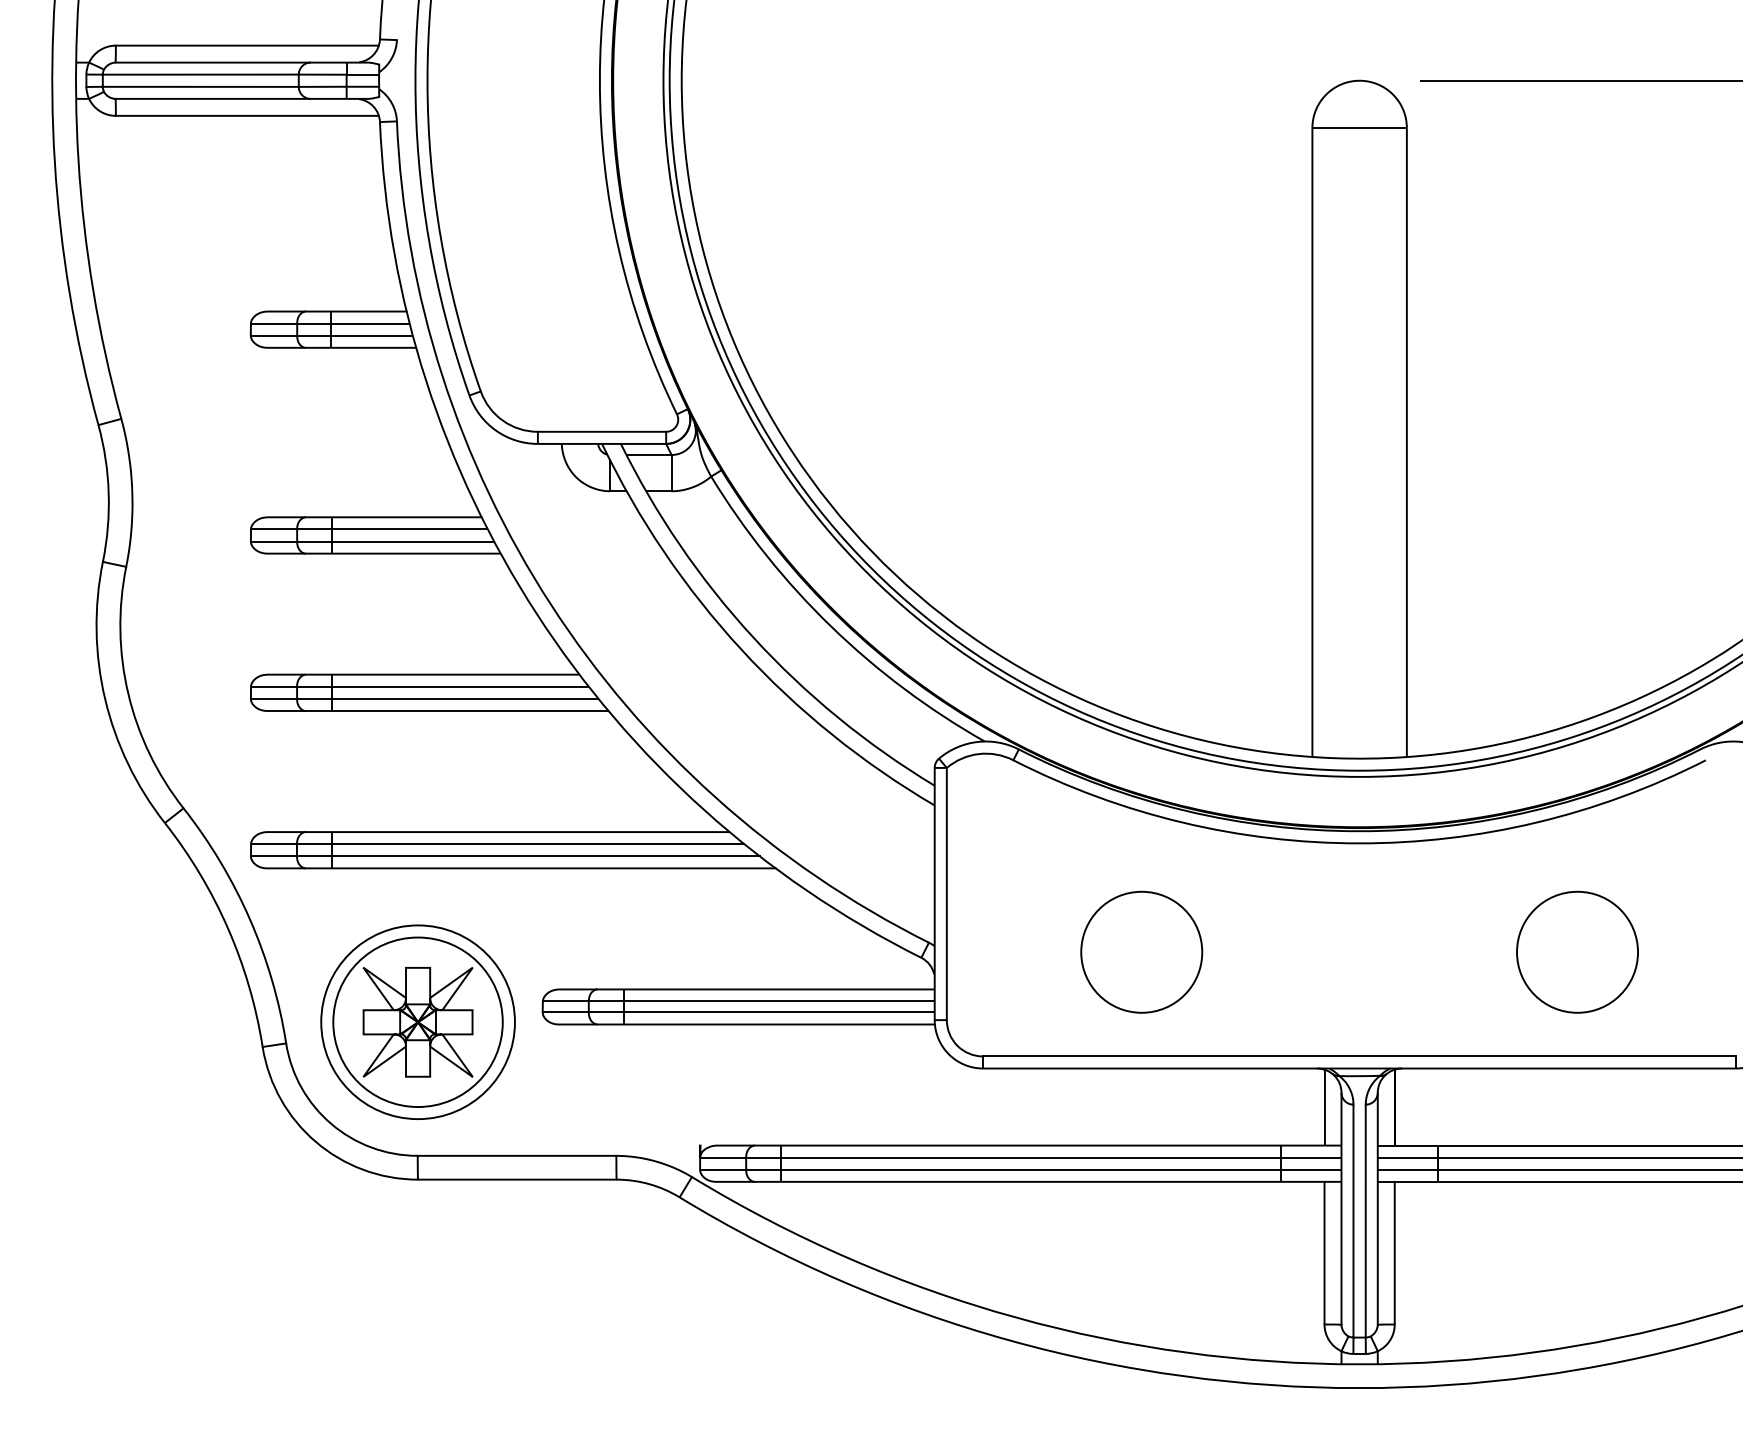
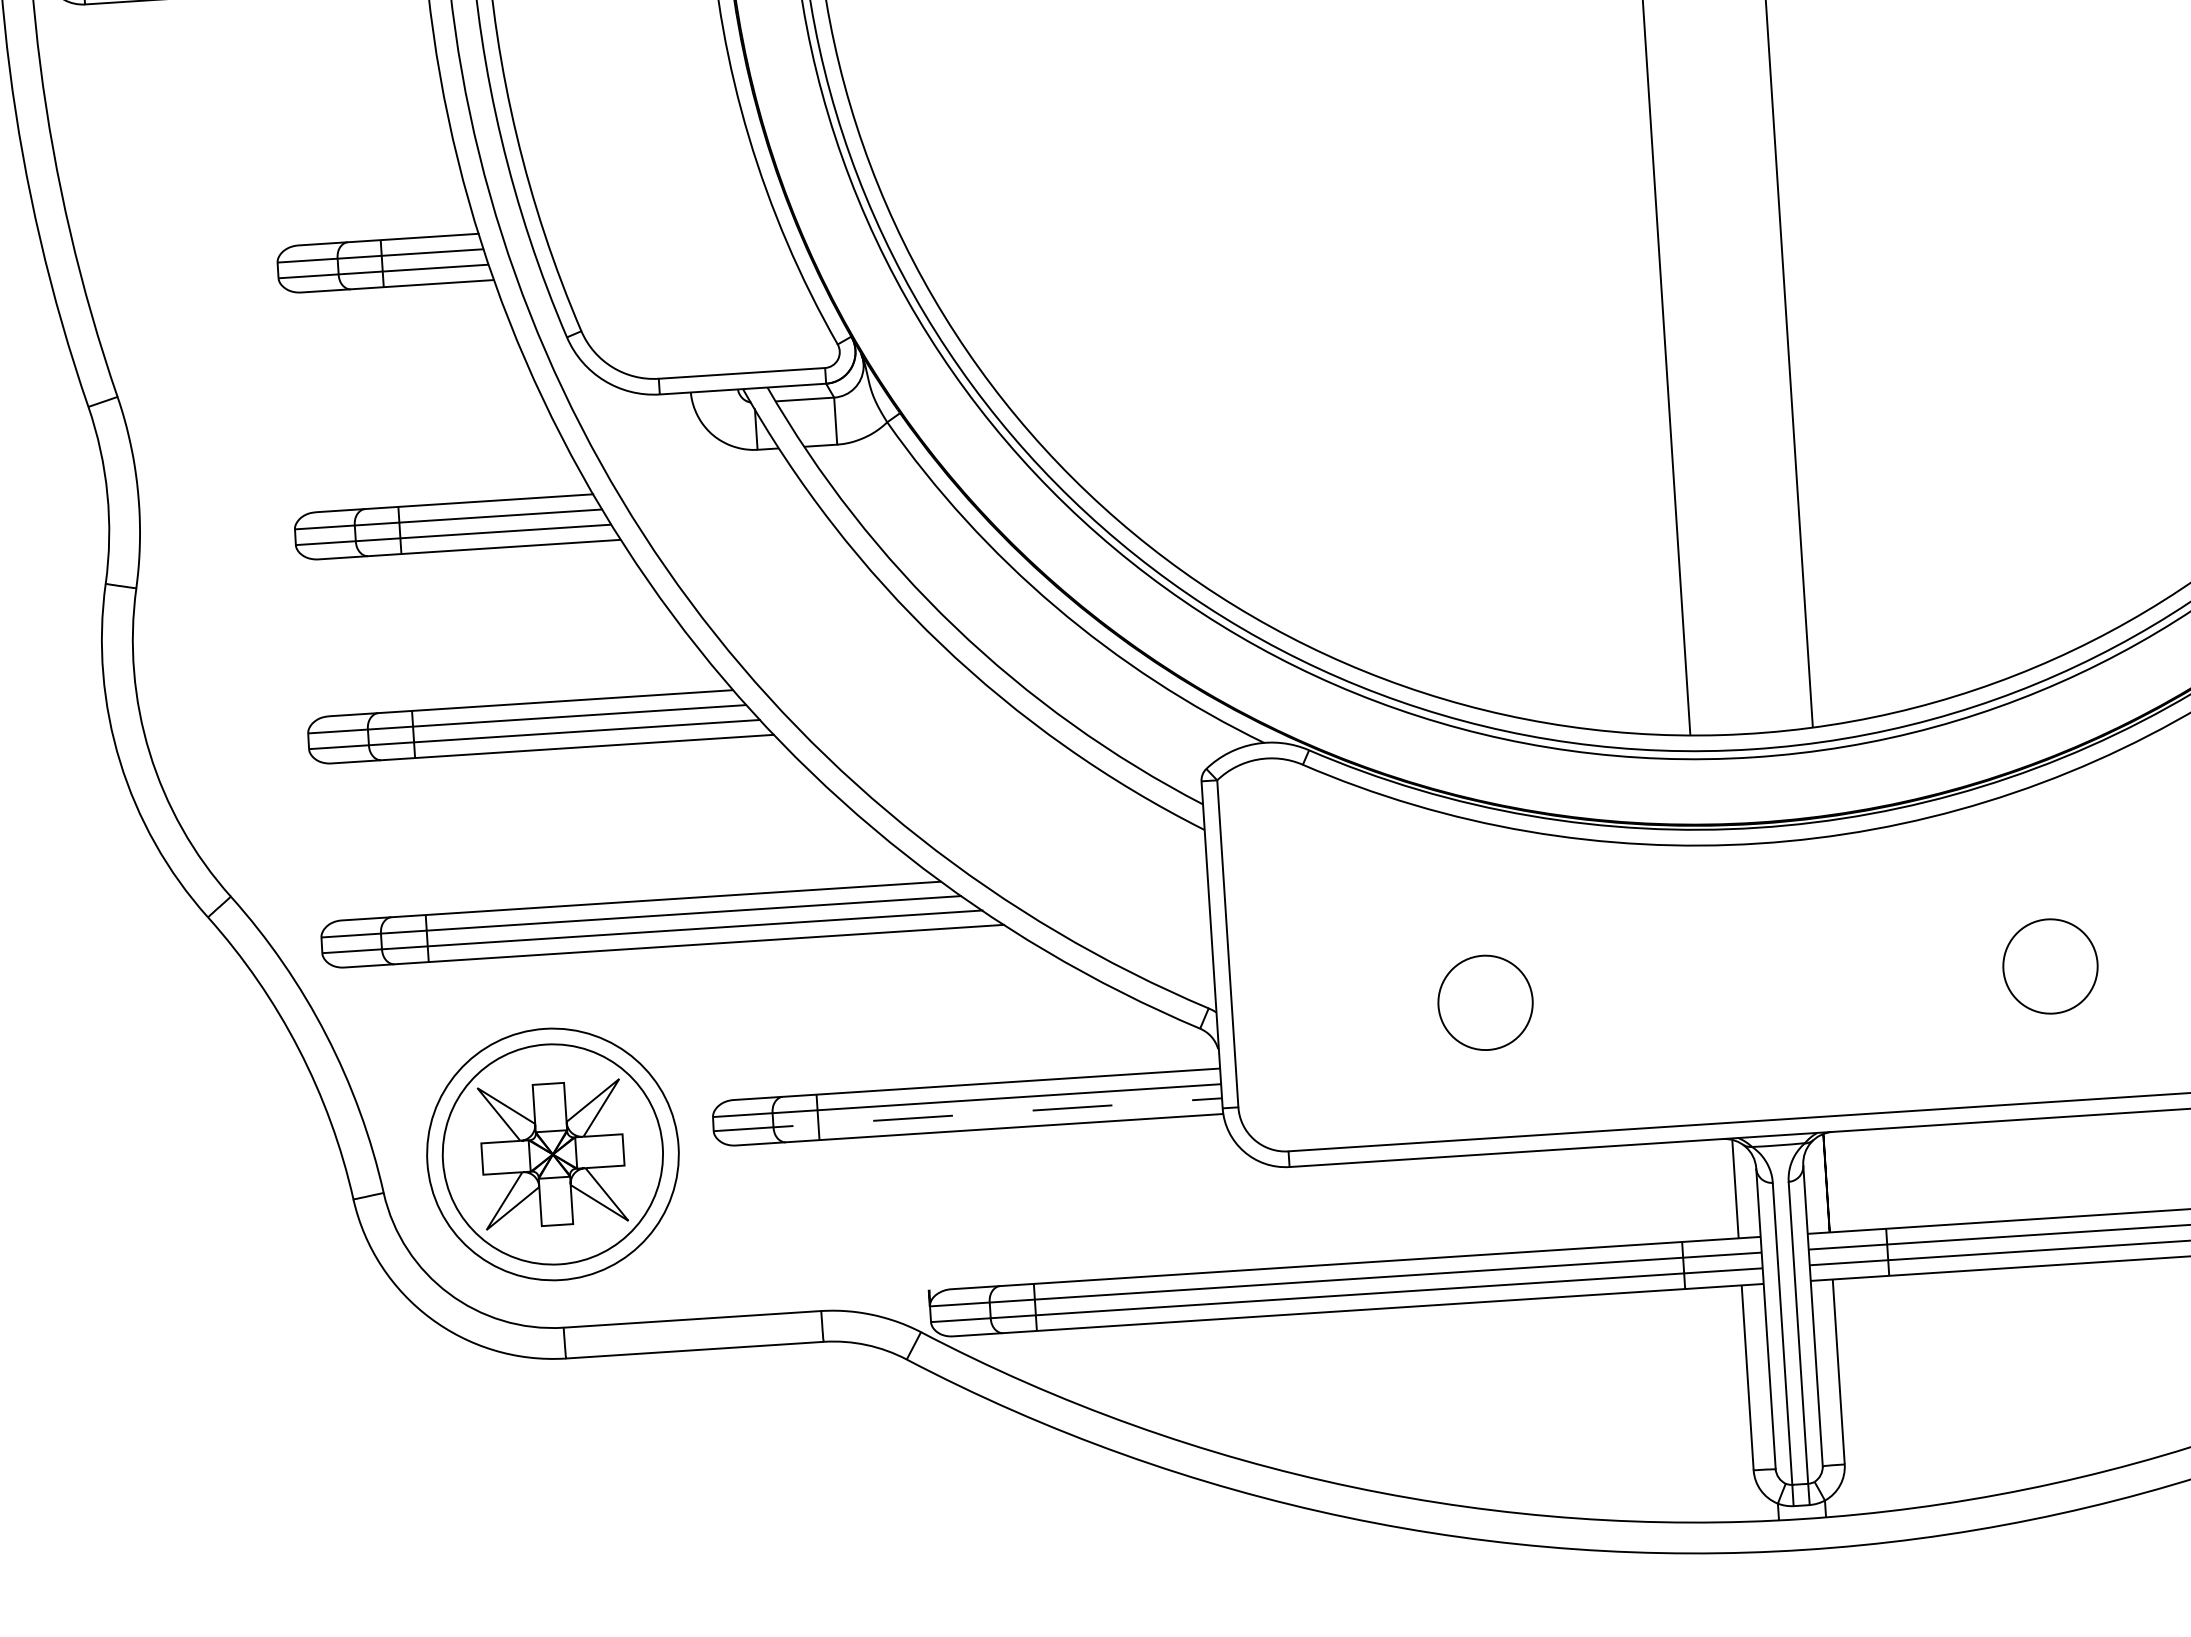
circle: (1141, 951) -> (1485, 1002), size x0.6
circle: (1577, 951) -> (2050, 965), size x0.6
line: (739, 1012) -> (968, 1114), solid -> dashed

